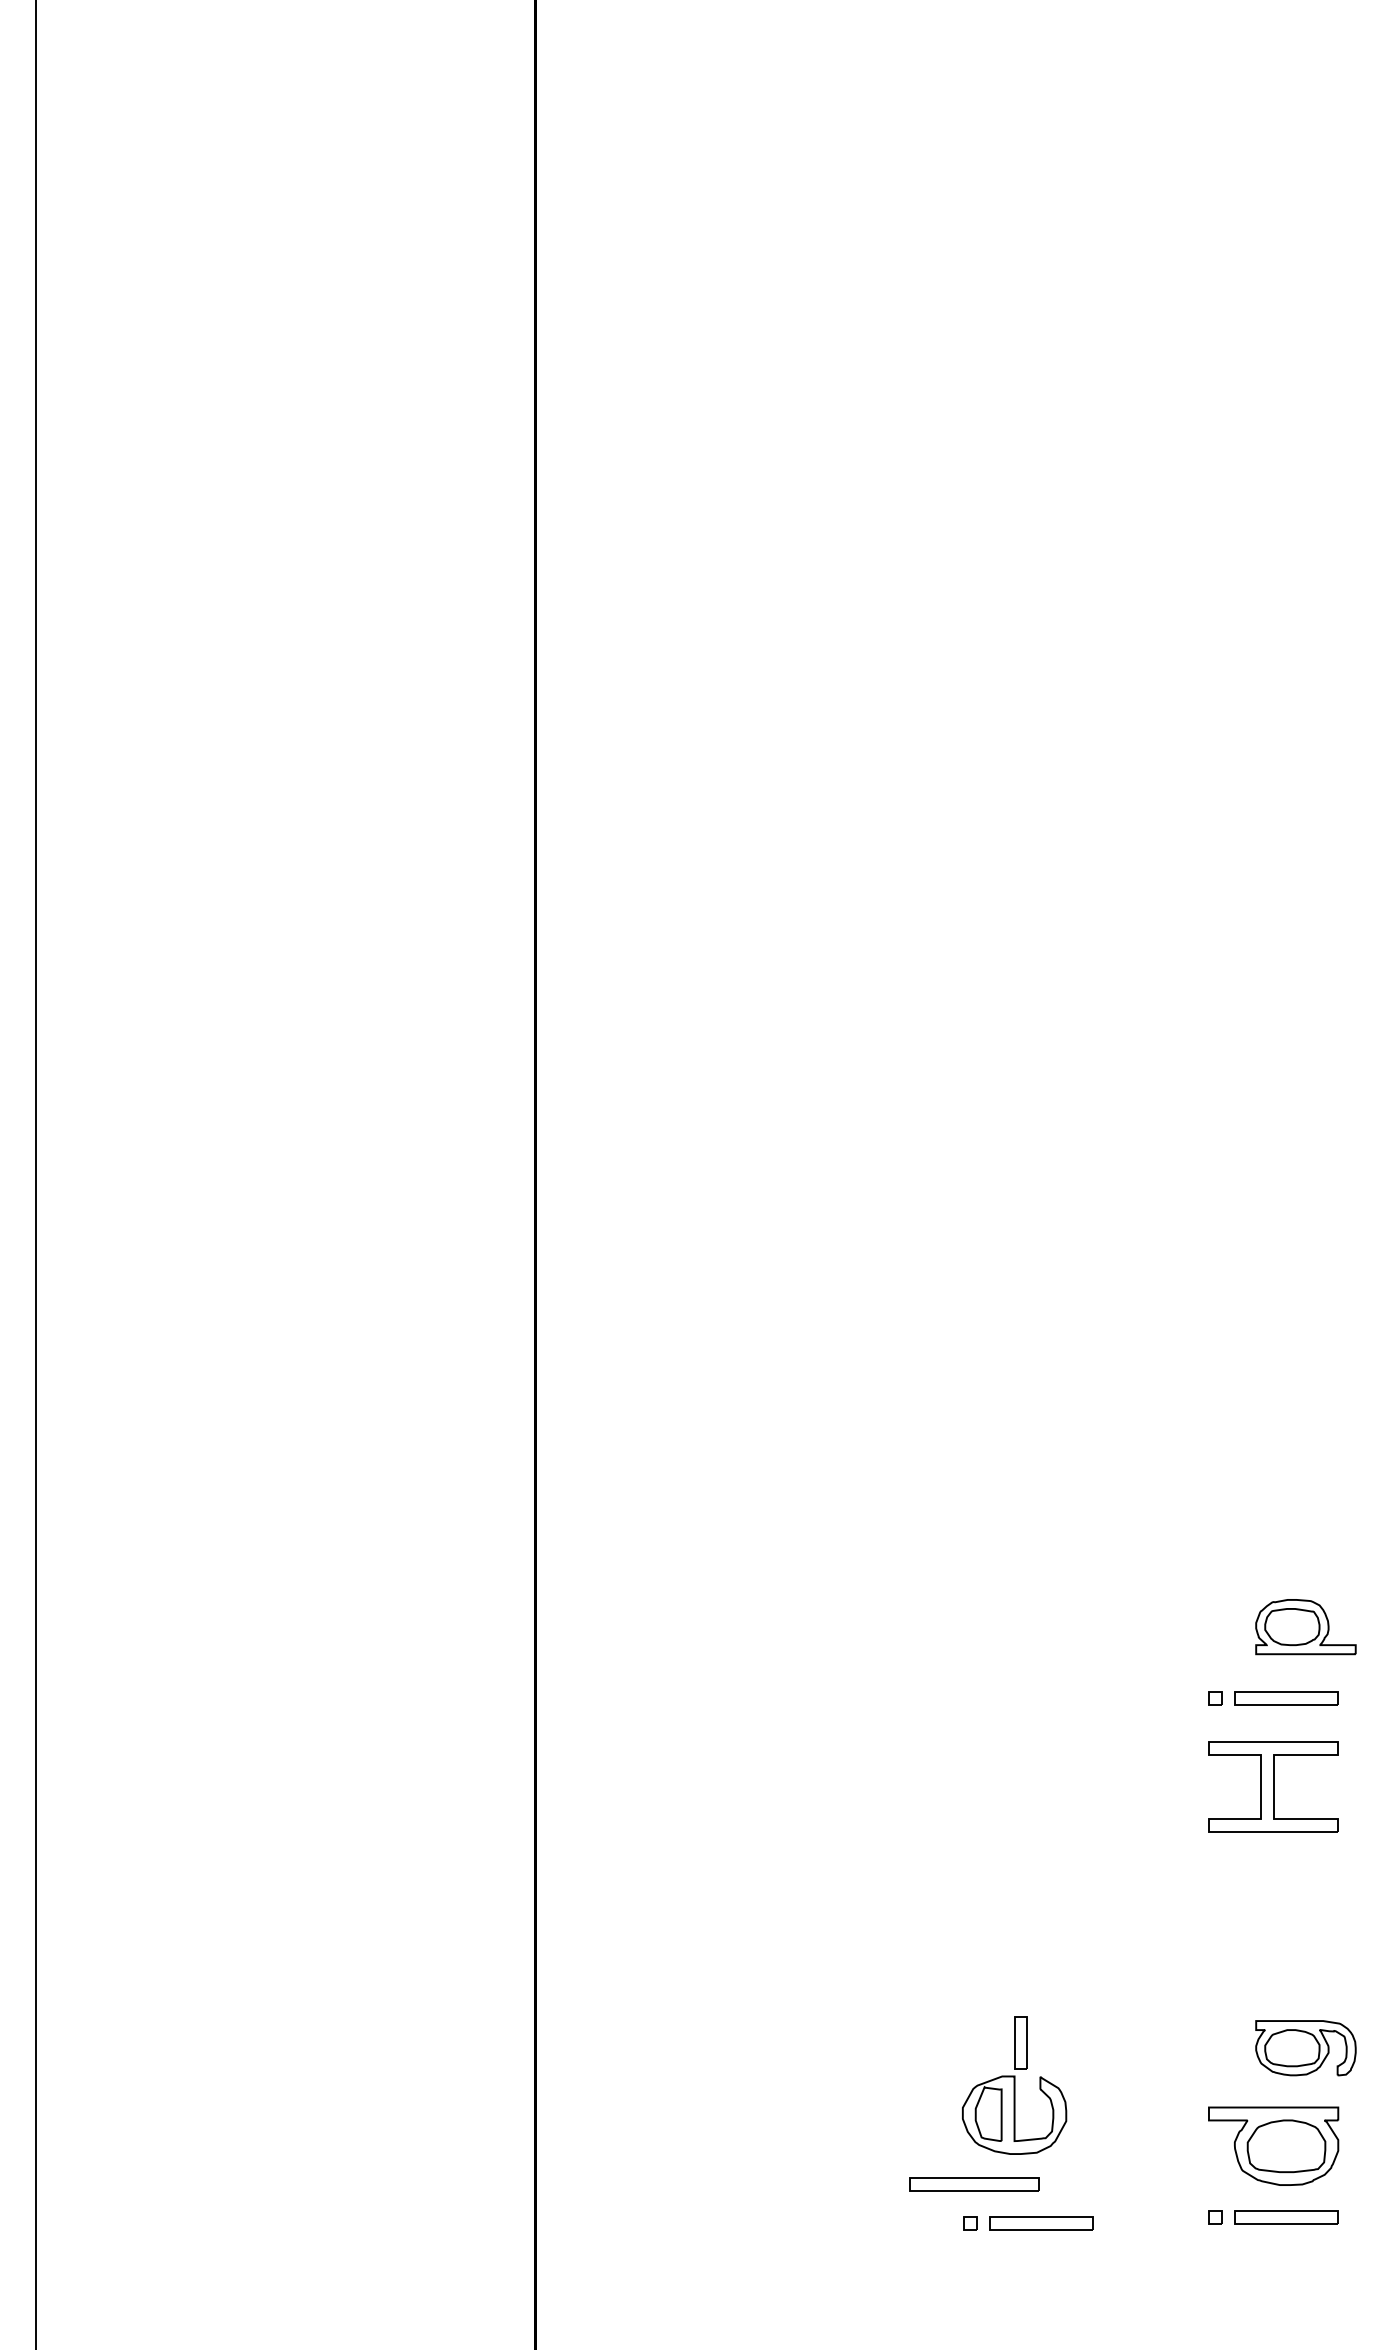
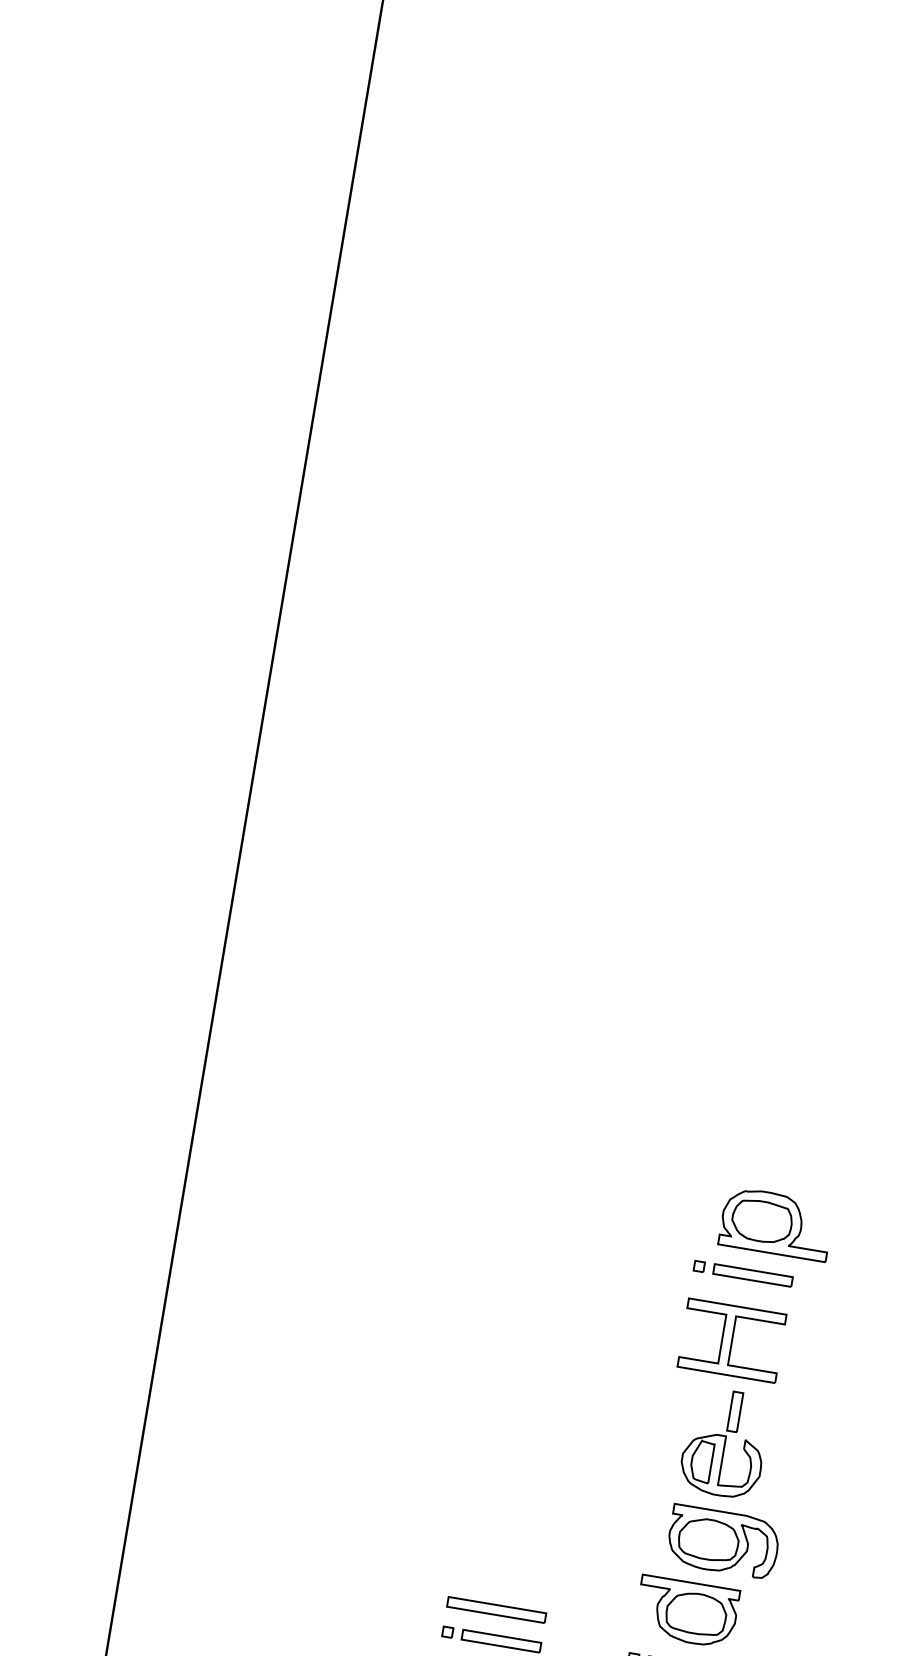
part: (1305, 1626) -> (776, 1223), size x1.43
part: (1305, 2047) -> (723, 1541), size x1.43
part: (1014, 2085) -> (724, 1443), moved
part: (974, 2184) -> (496, 1609), moved

